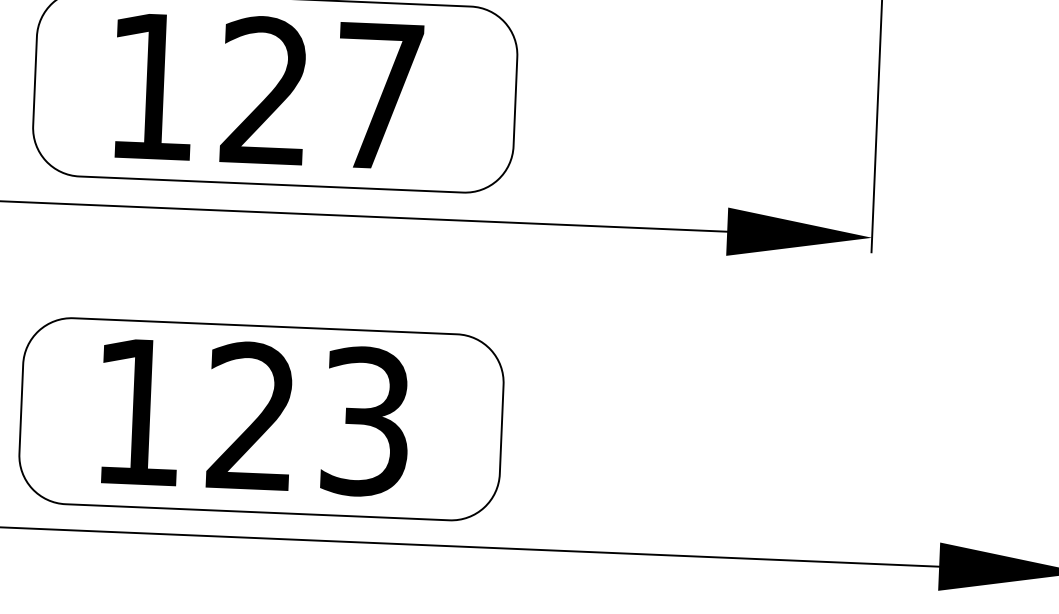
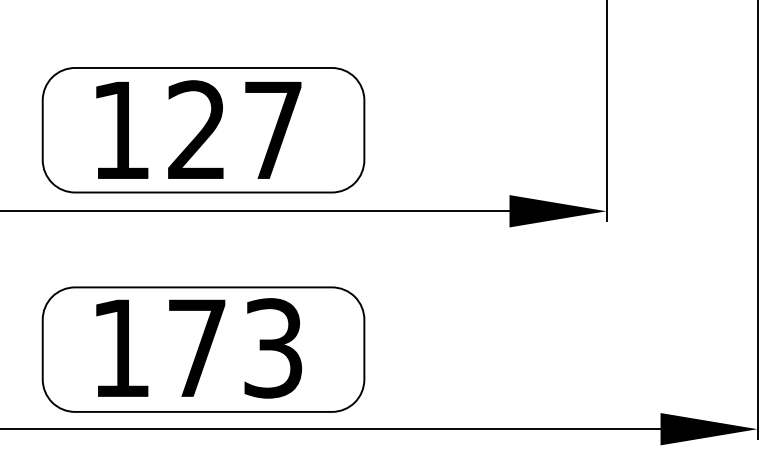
text: (251, 415) -> (196, 347), 123 -> 173

